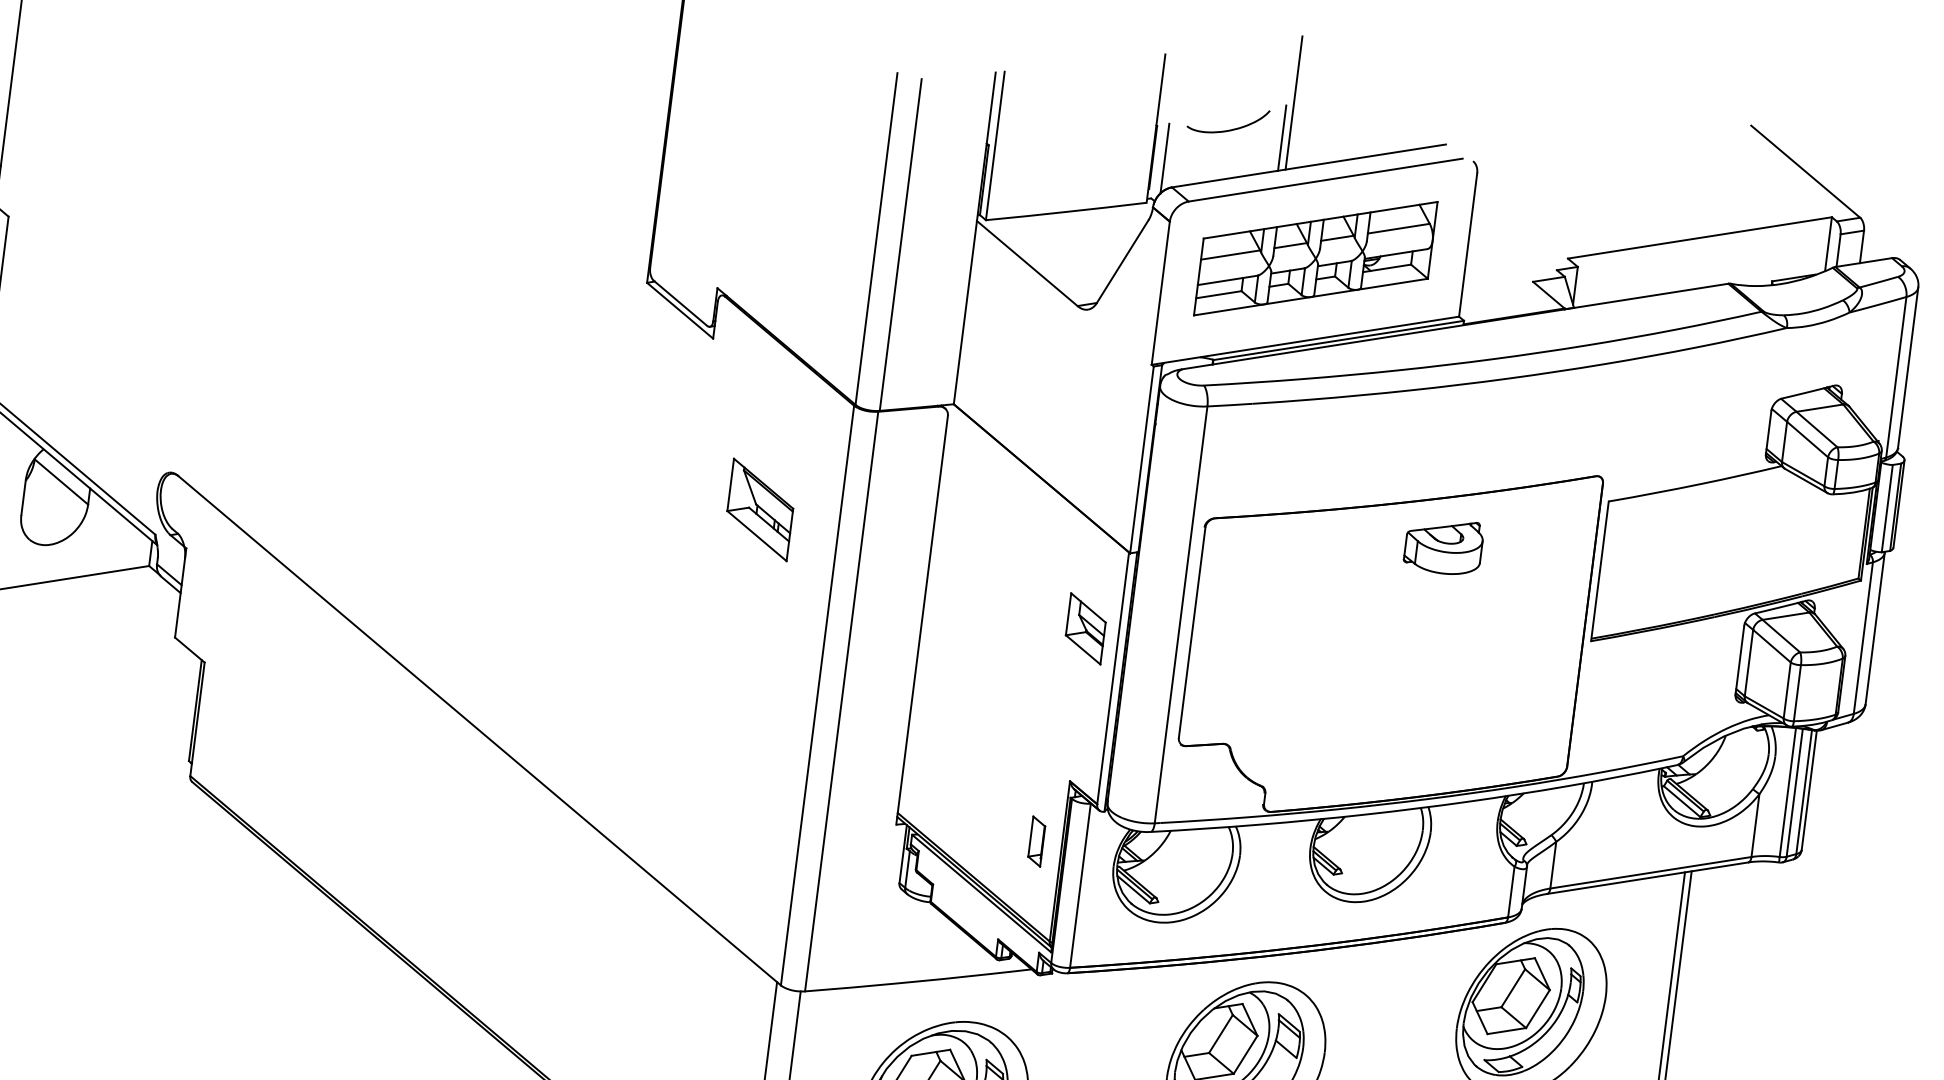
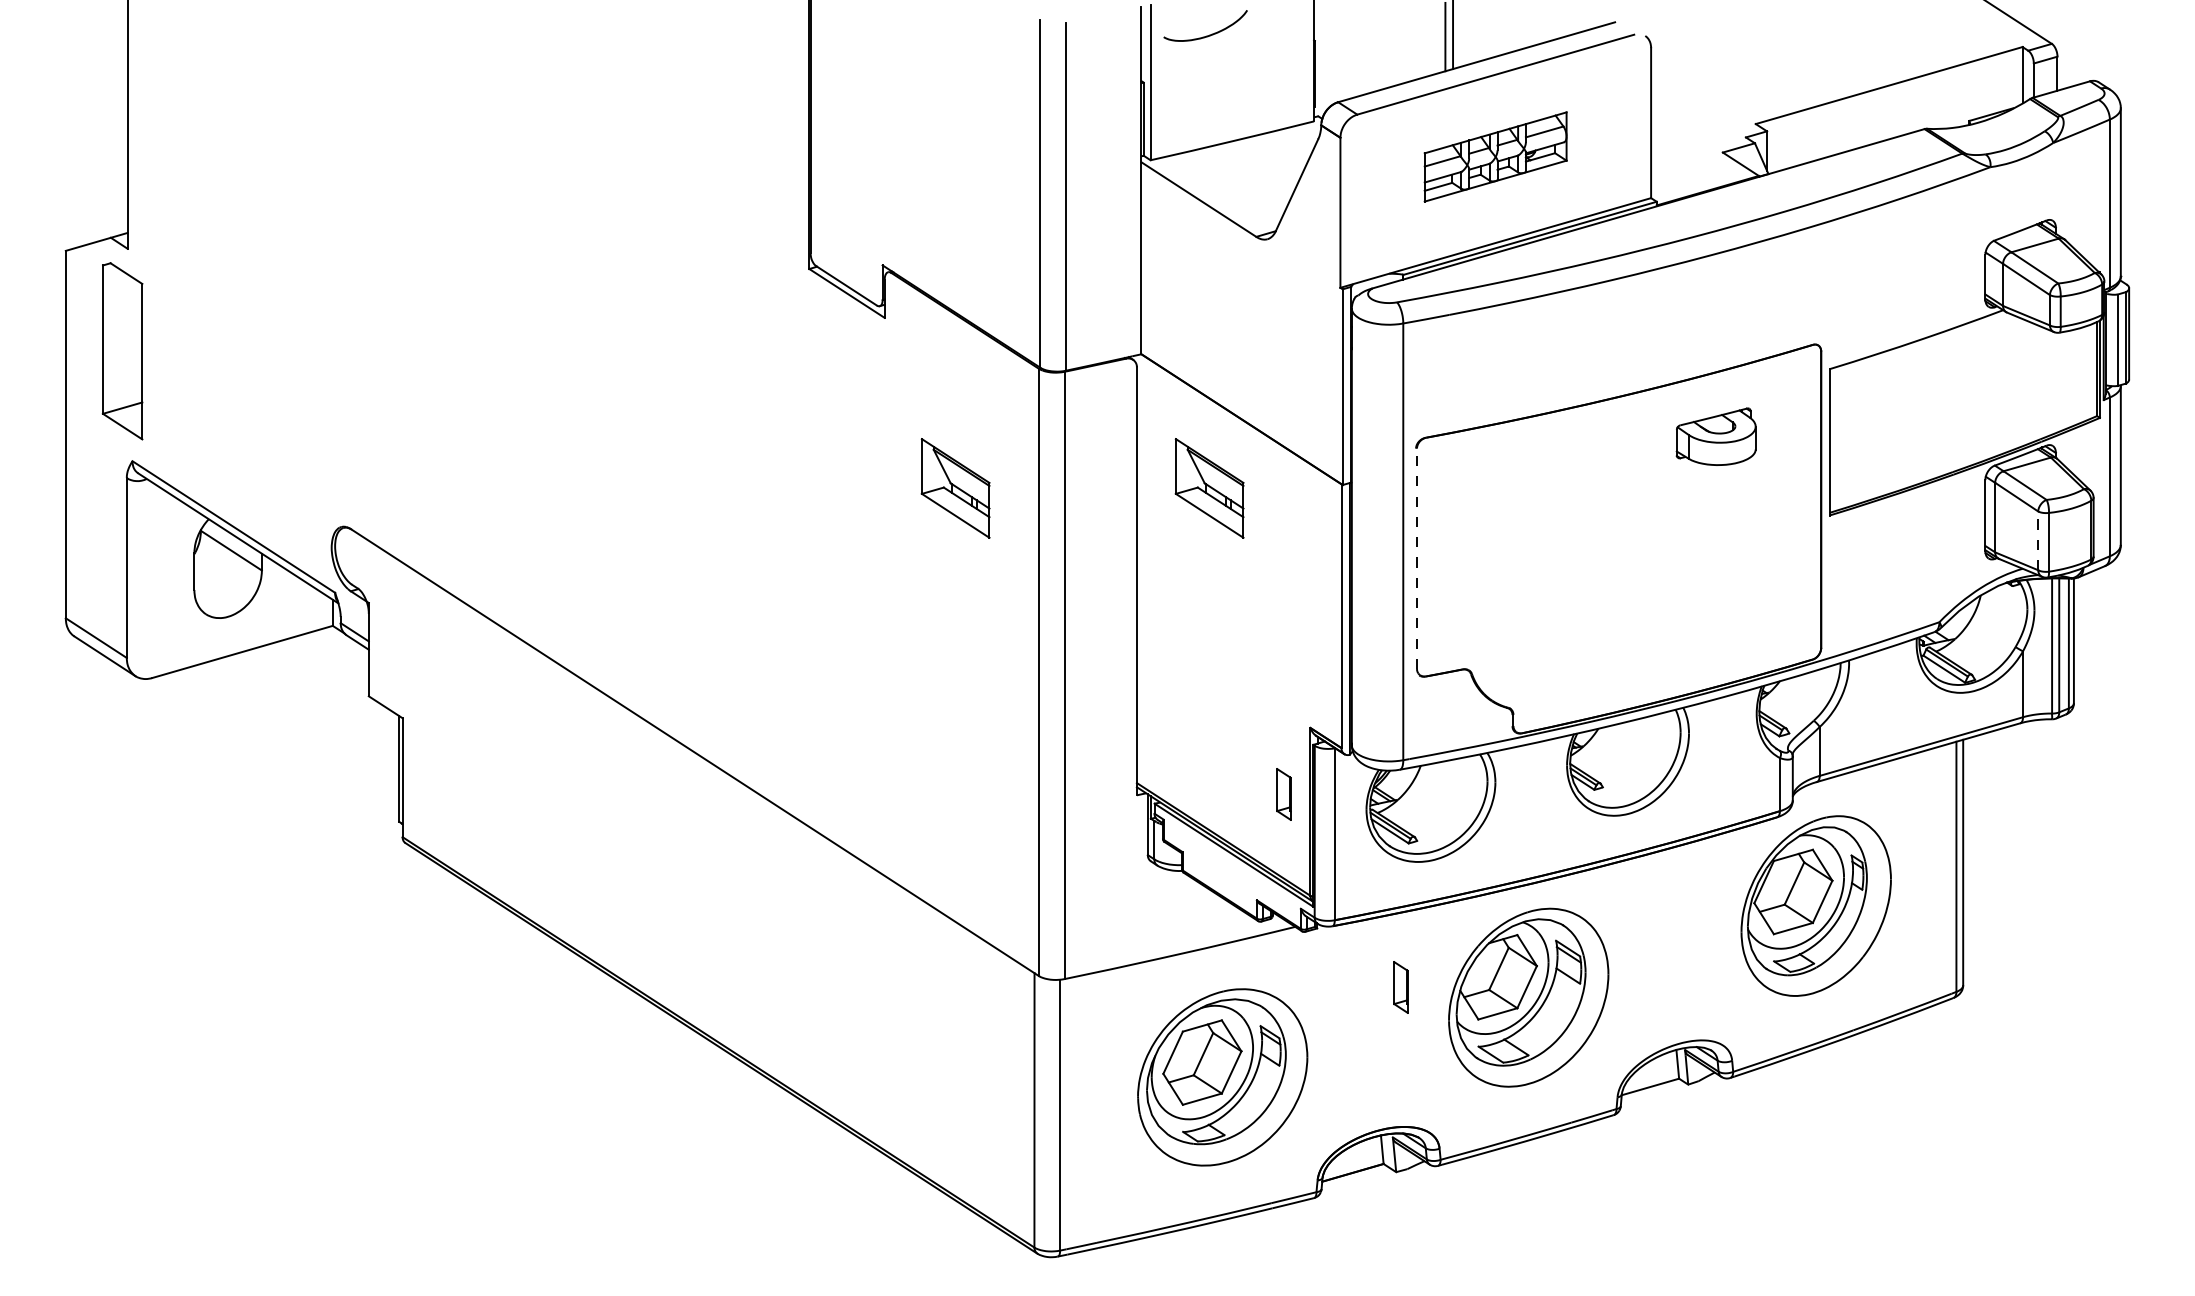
curve: (1231, 129) -> (1209, 34), moved
line: (1165, 158) -> (1327, 73), removed
part: (1315, 258) -> (1495, 156), size x0.6
part: (1002, 540) -> (1209, 488), added
part: (1443, 545) -> (1715, 436), moved
part: (1085, 628) -> (1306, 568), removed
line: (1192, 632) -> (1417, 558), solid -> dashed
line: (1787, 690) -> (2038, 540), solid -> dashed
part: (1124, 1039) -> (1400, 987), added

